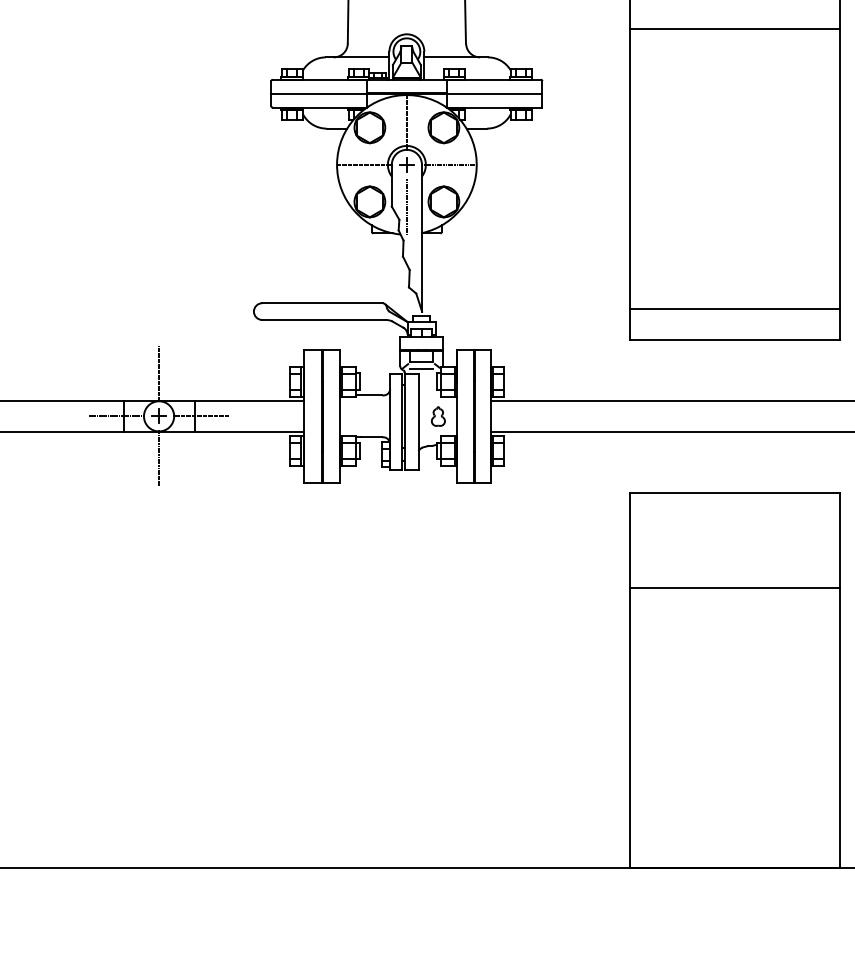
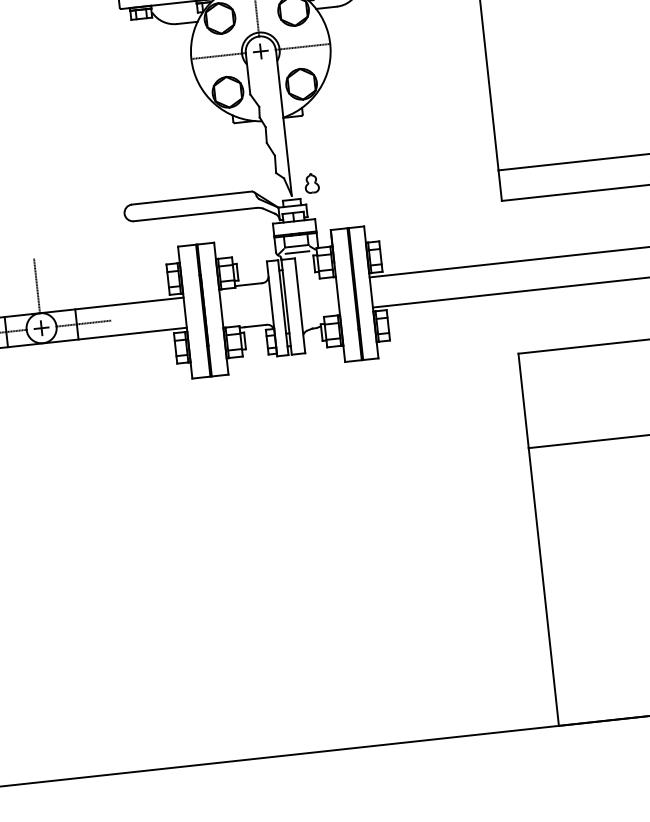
line: (406, 206) -> (264, 92), removed
part: (438, 416) -> (311, 183), moved
line: (159, 458) -> (46, 370), removed

